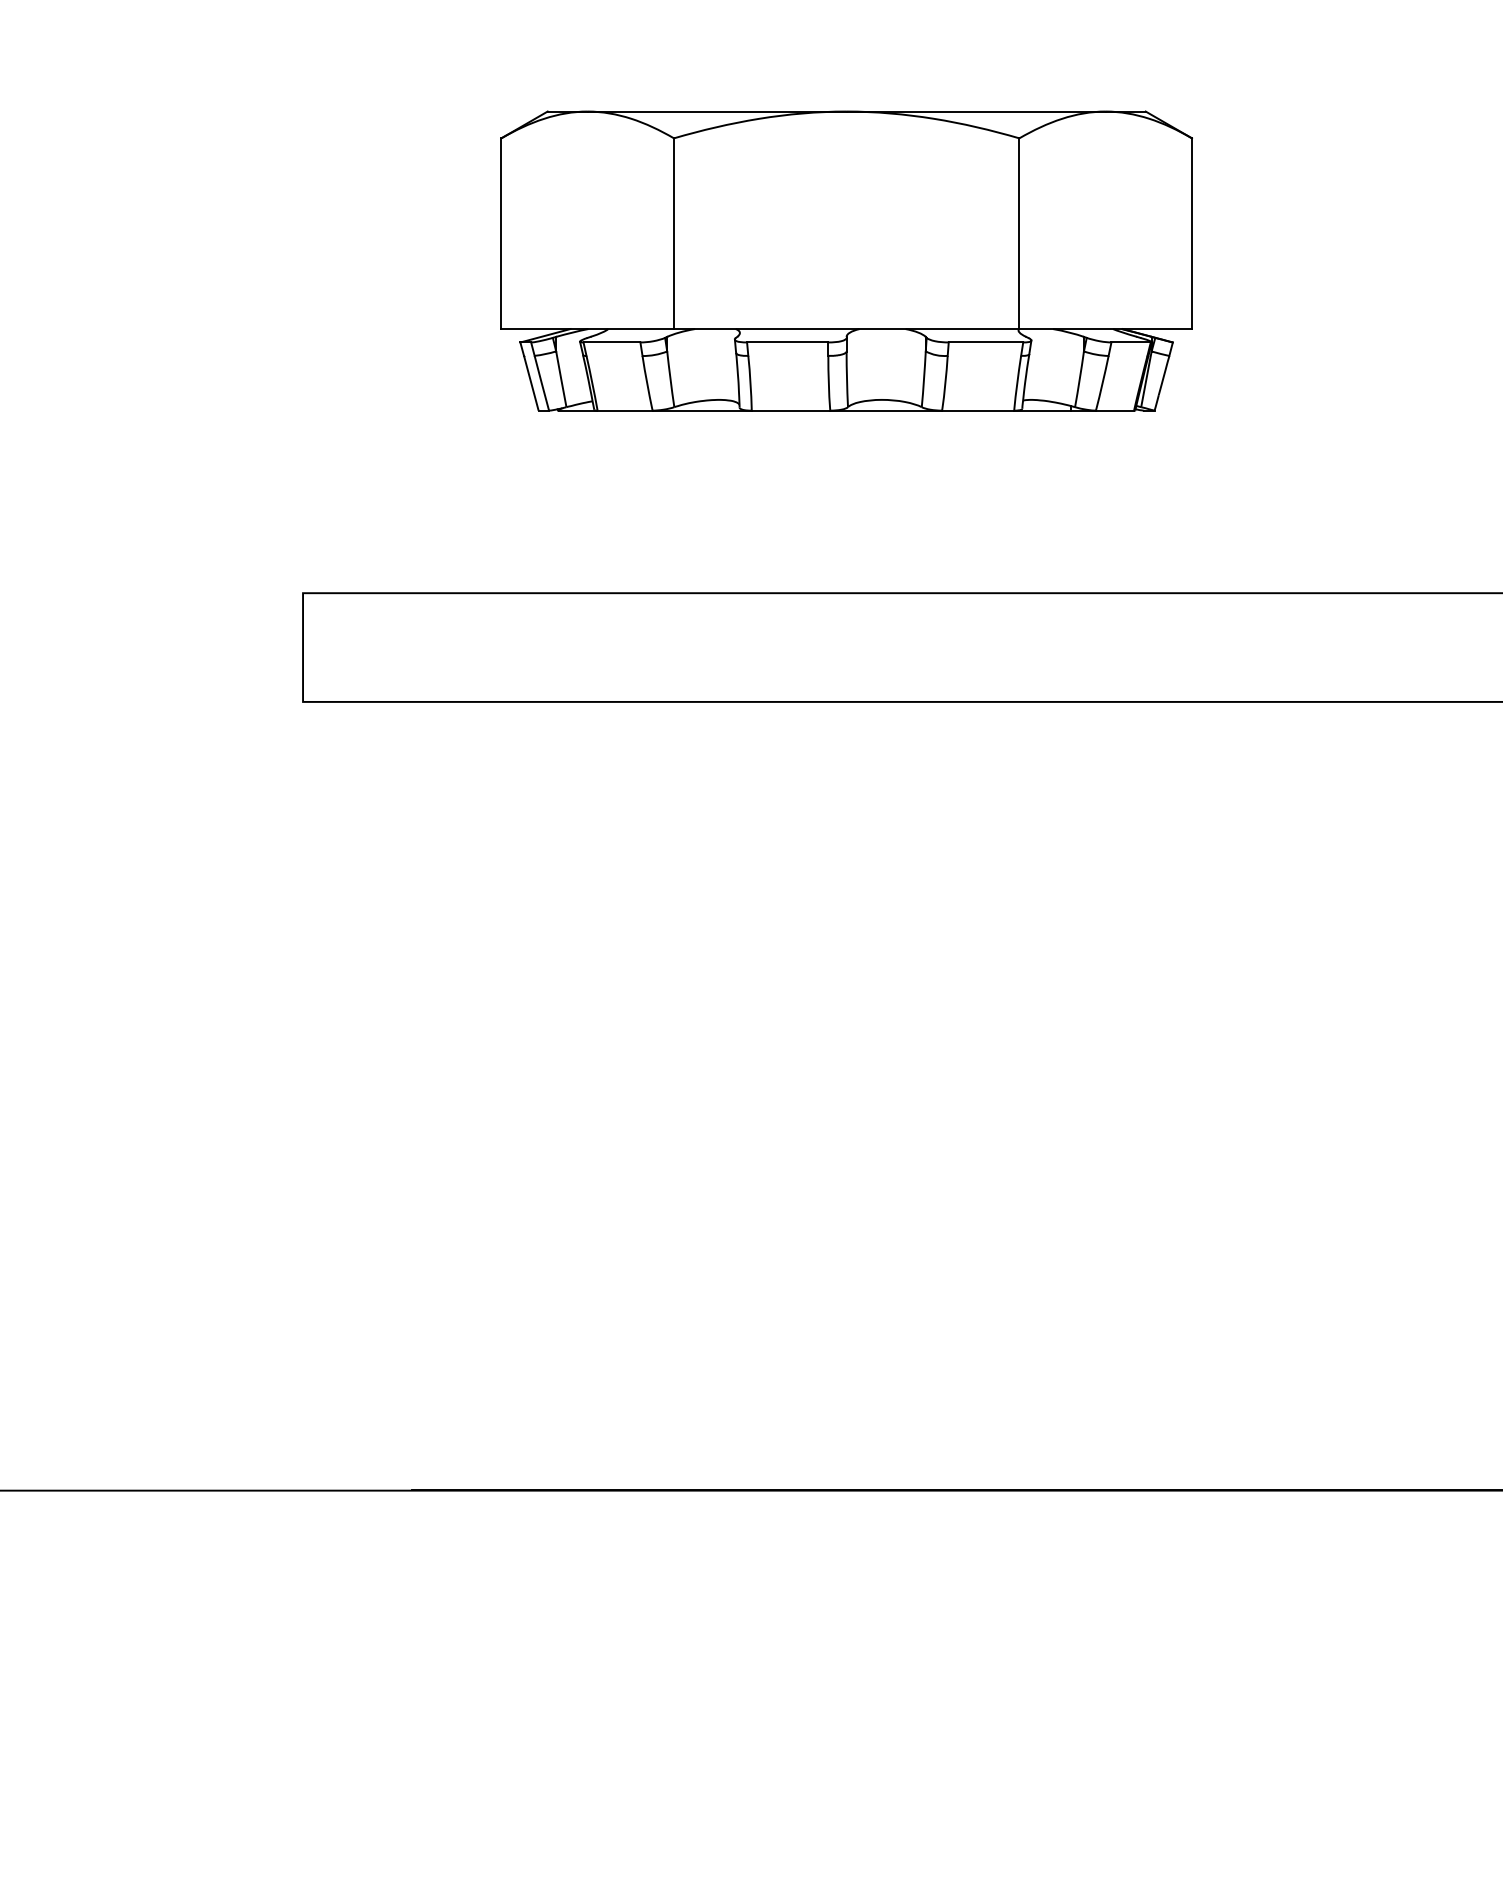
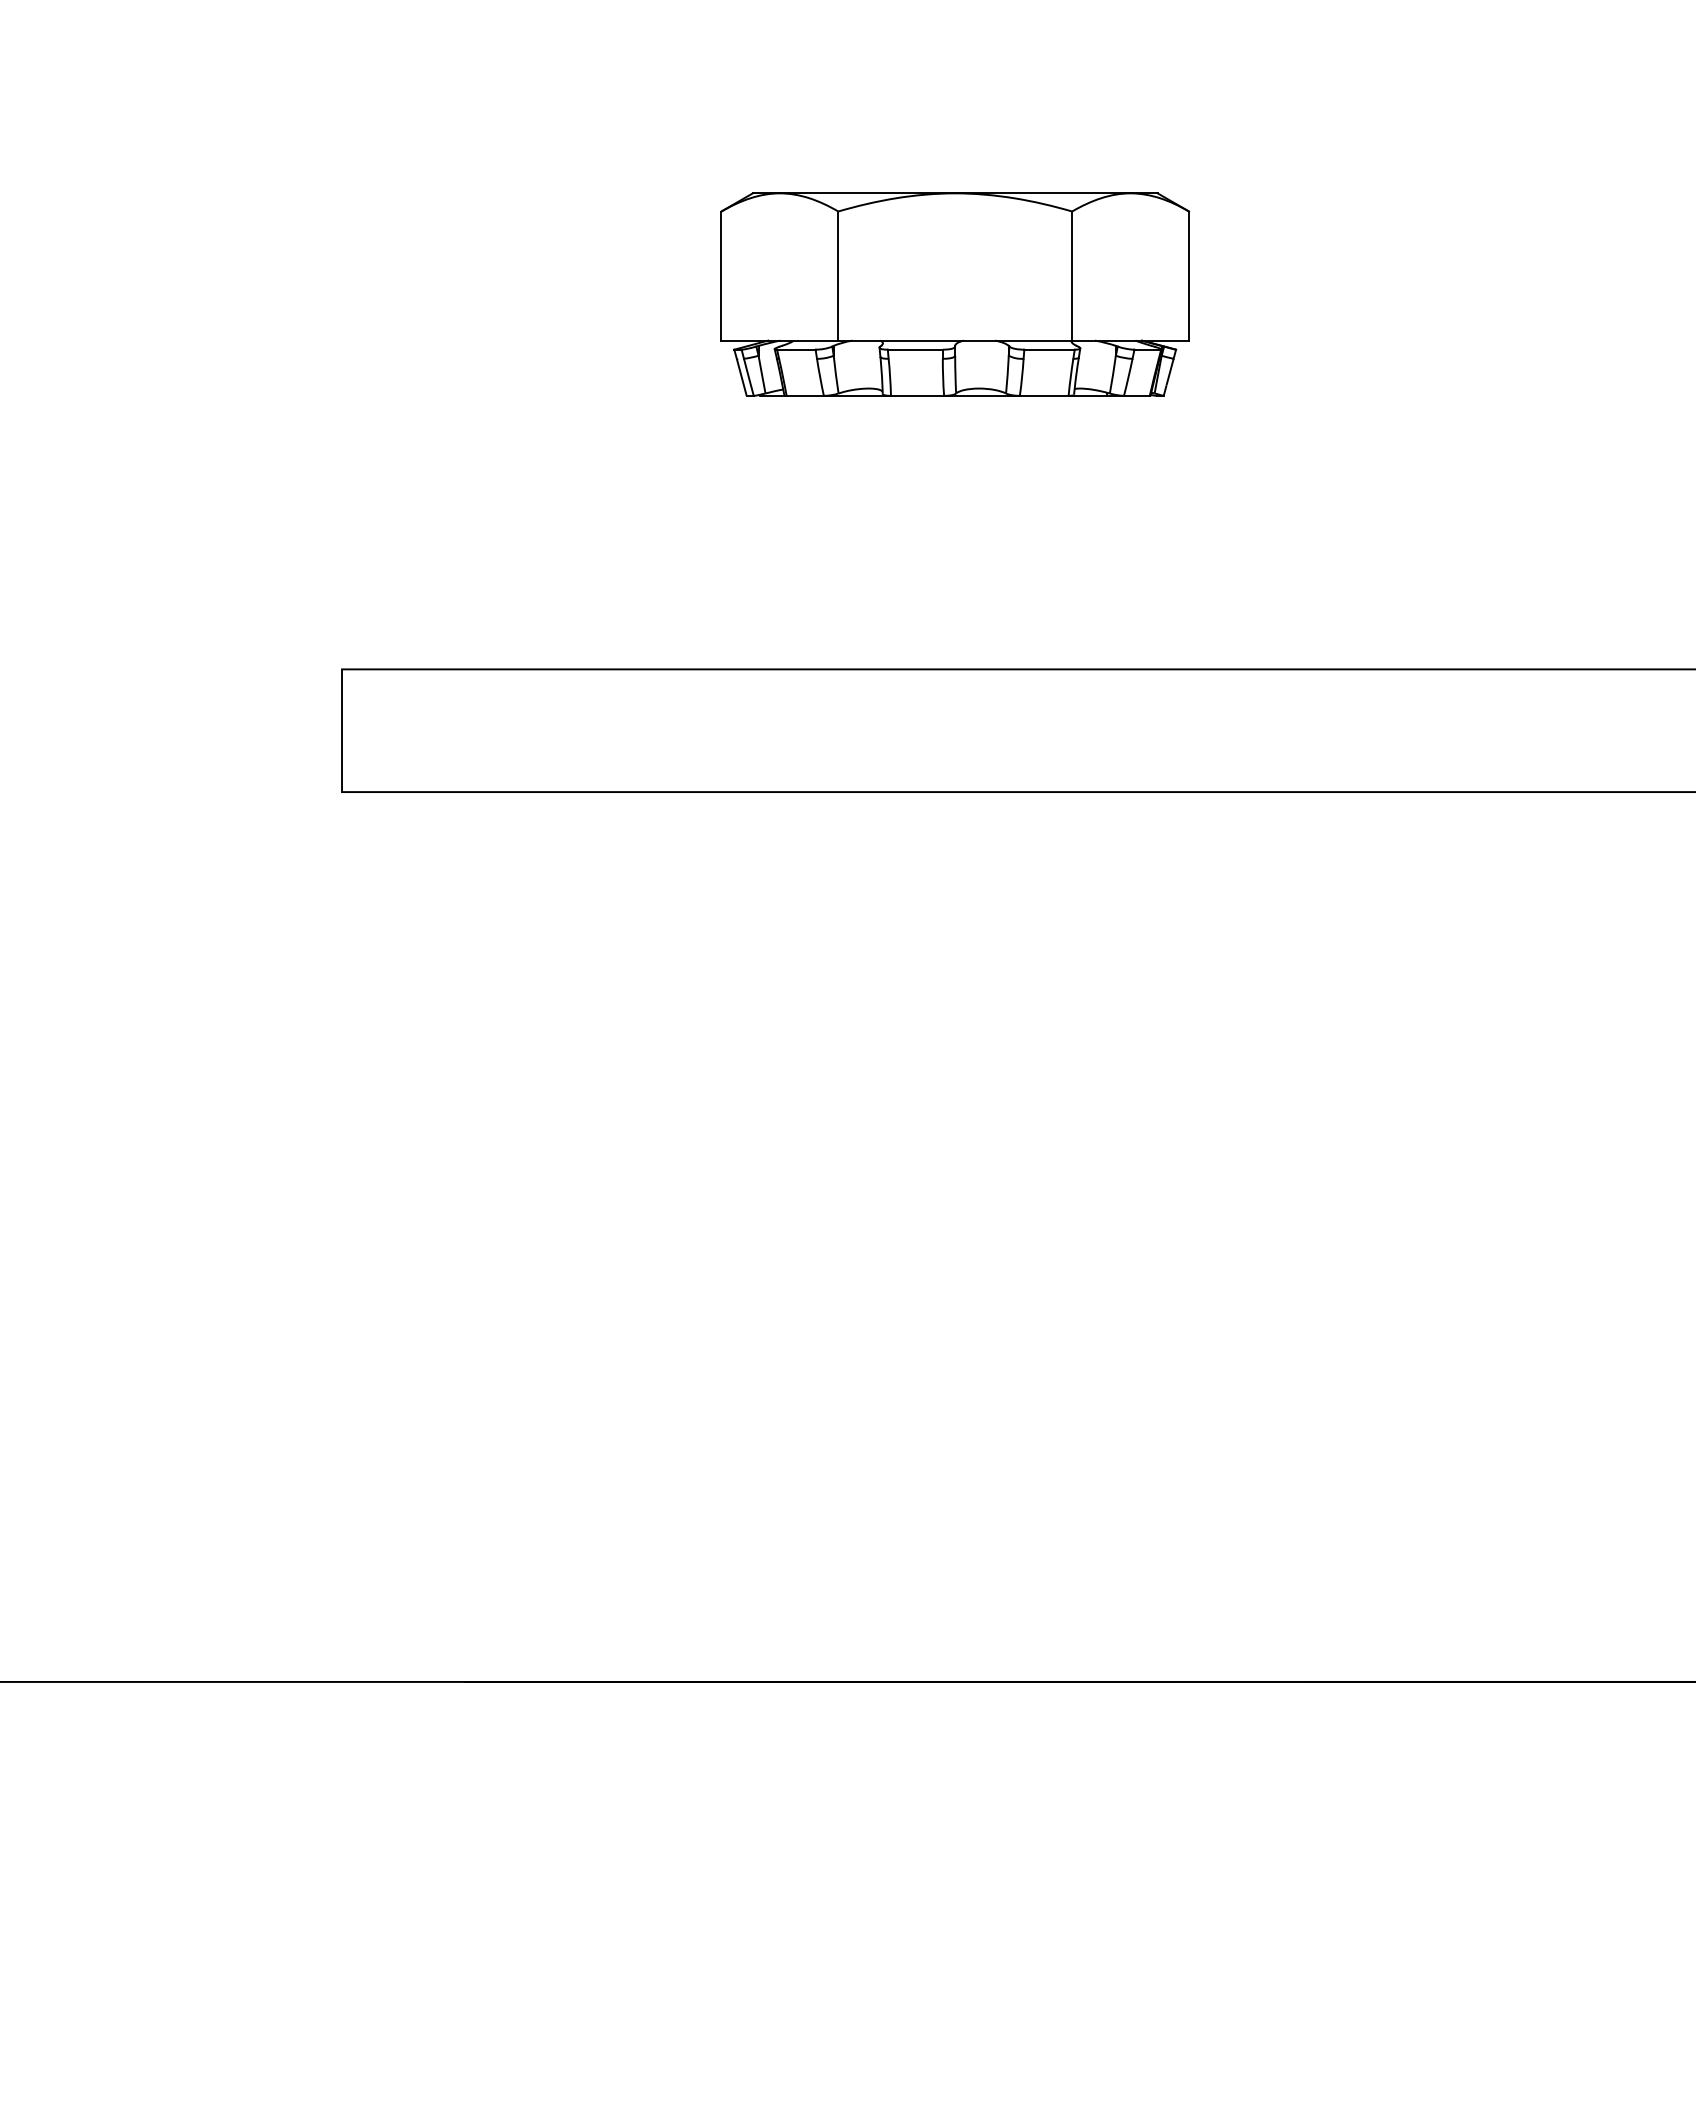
part: (845, 260) -> (954, 294), size x0.6

